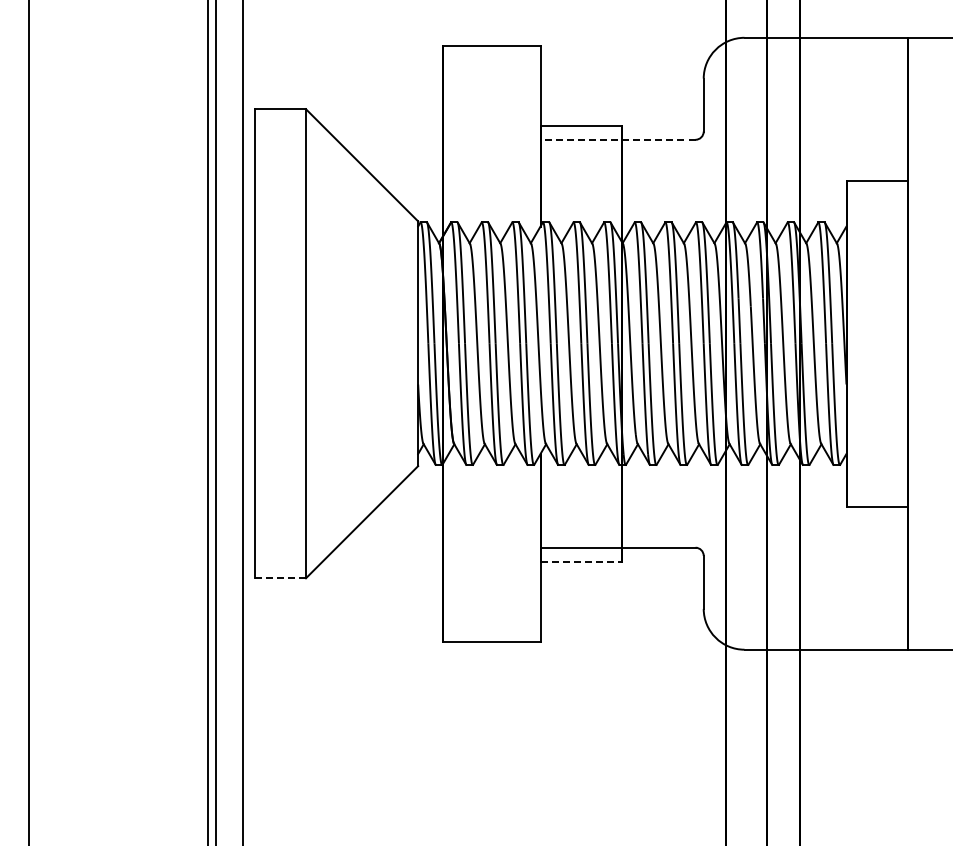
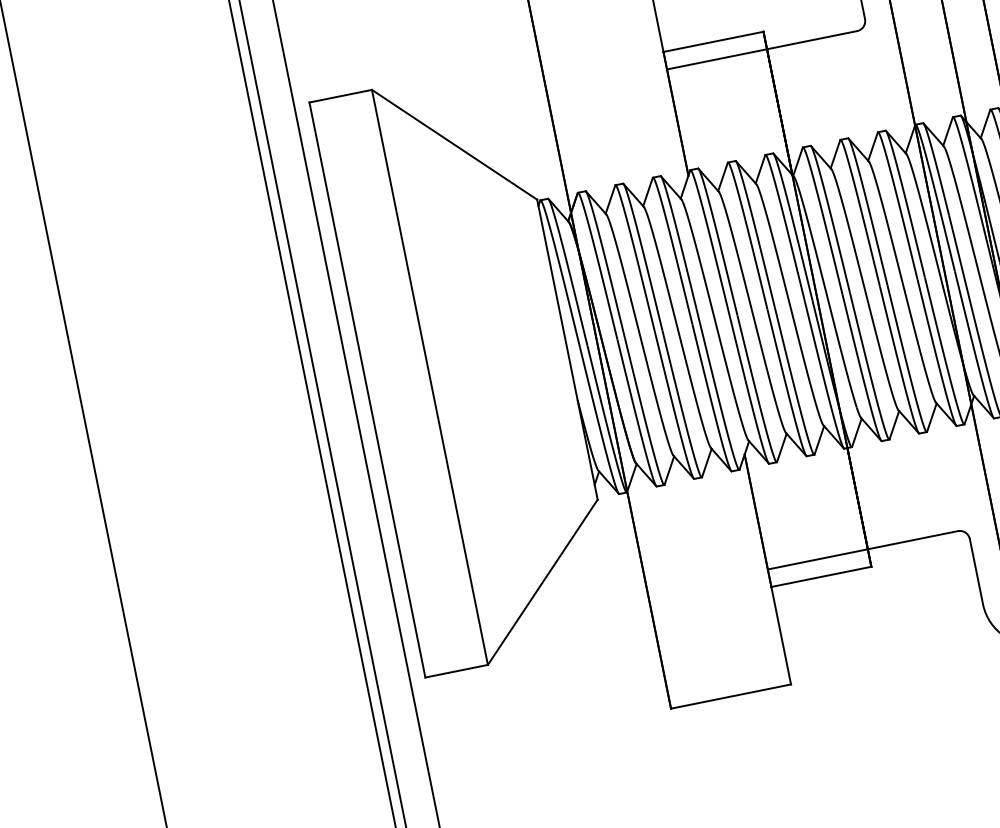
line: (618, 139) -> (762, 49), dashed -> solid
line: (581, 562) -> (821, 577), dashed -> solid
line: (280, 578) -> (456, 671), dashed -> solid

